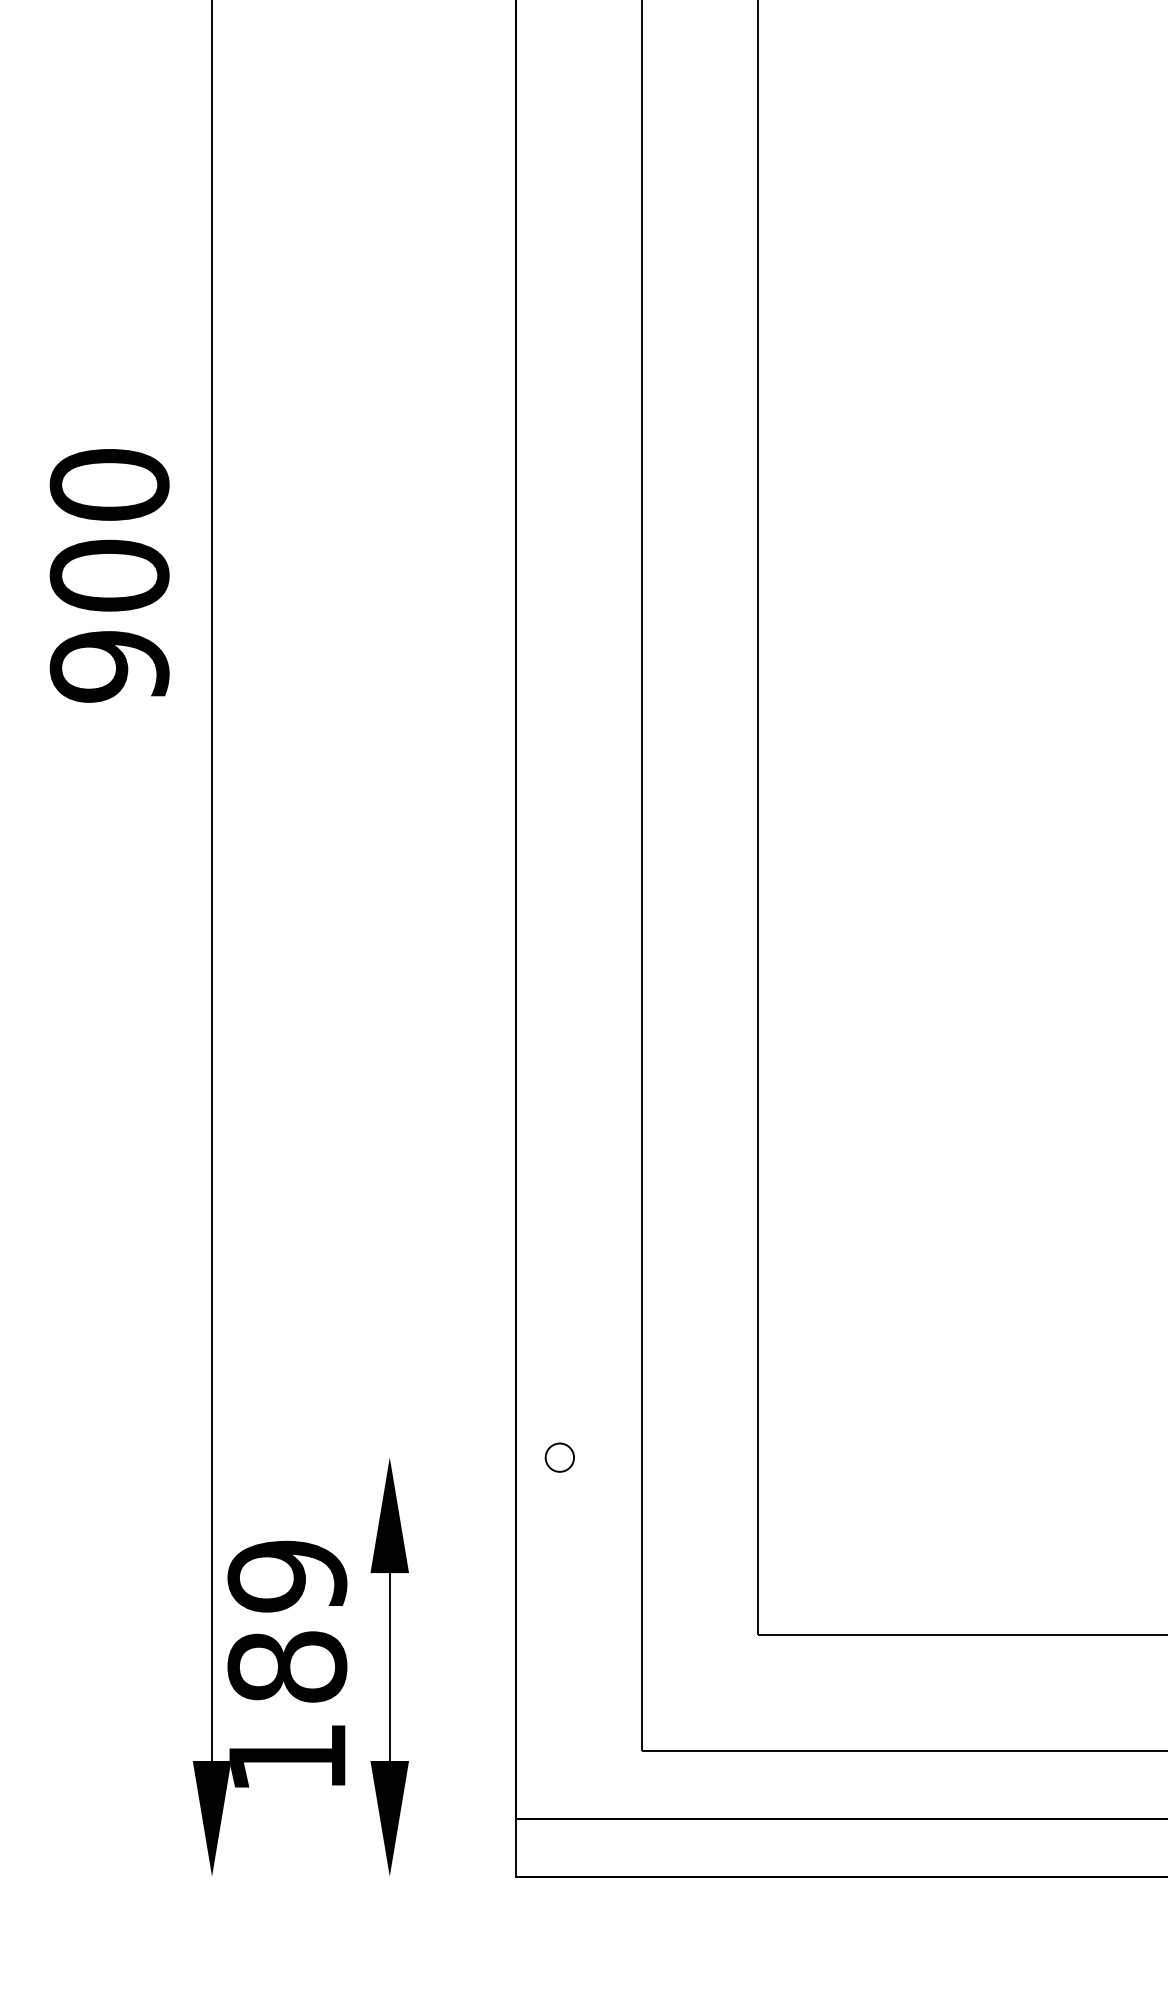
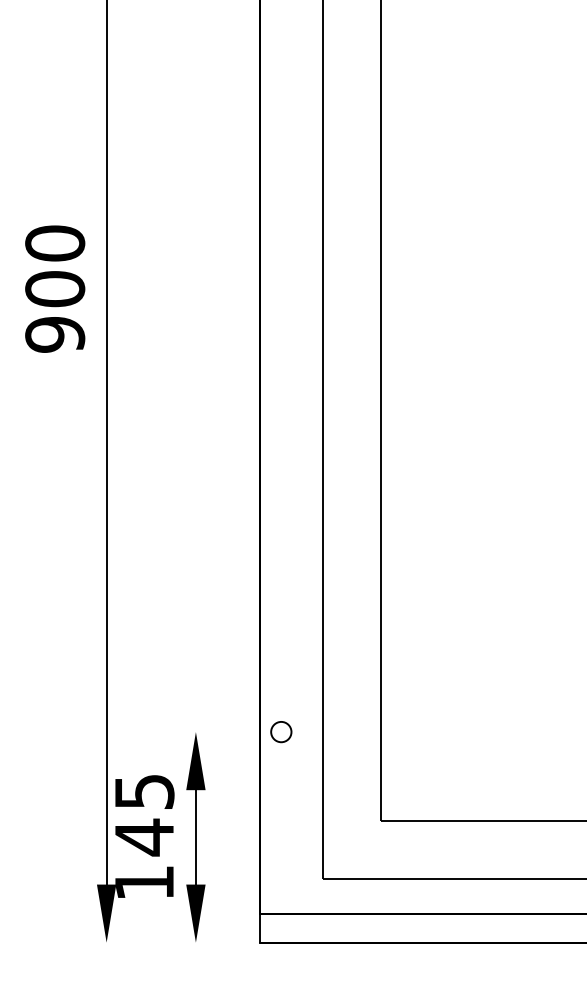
circle: (560, 1458) -> (281, 732), size x1.43
text: (287, 1623) -> (144, 815), 189 -> 145

